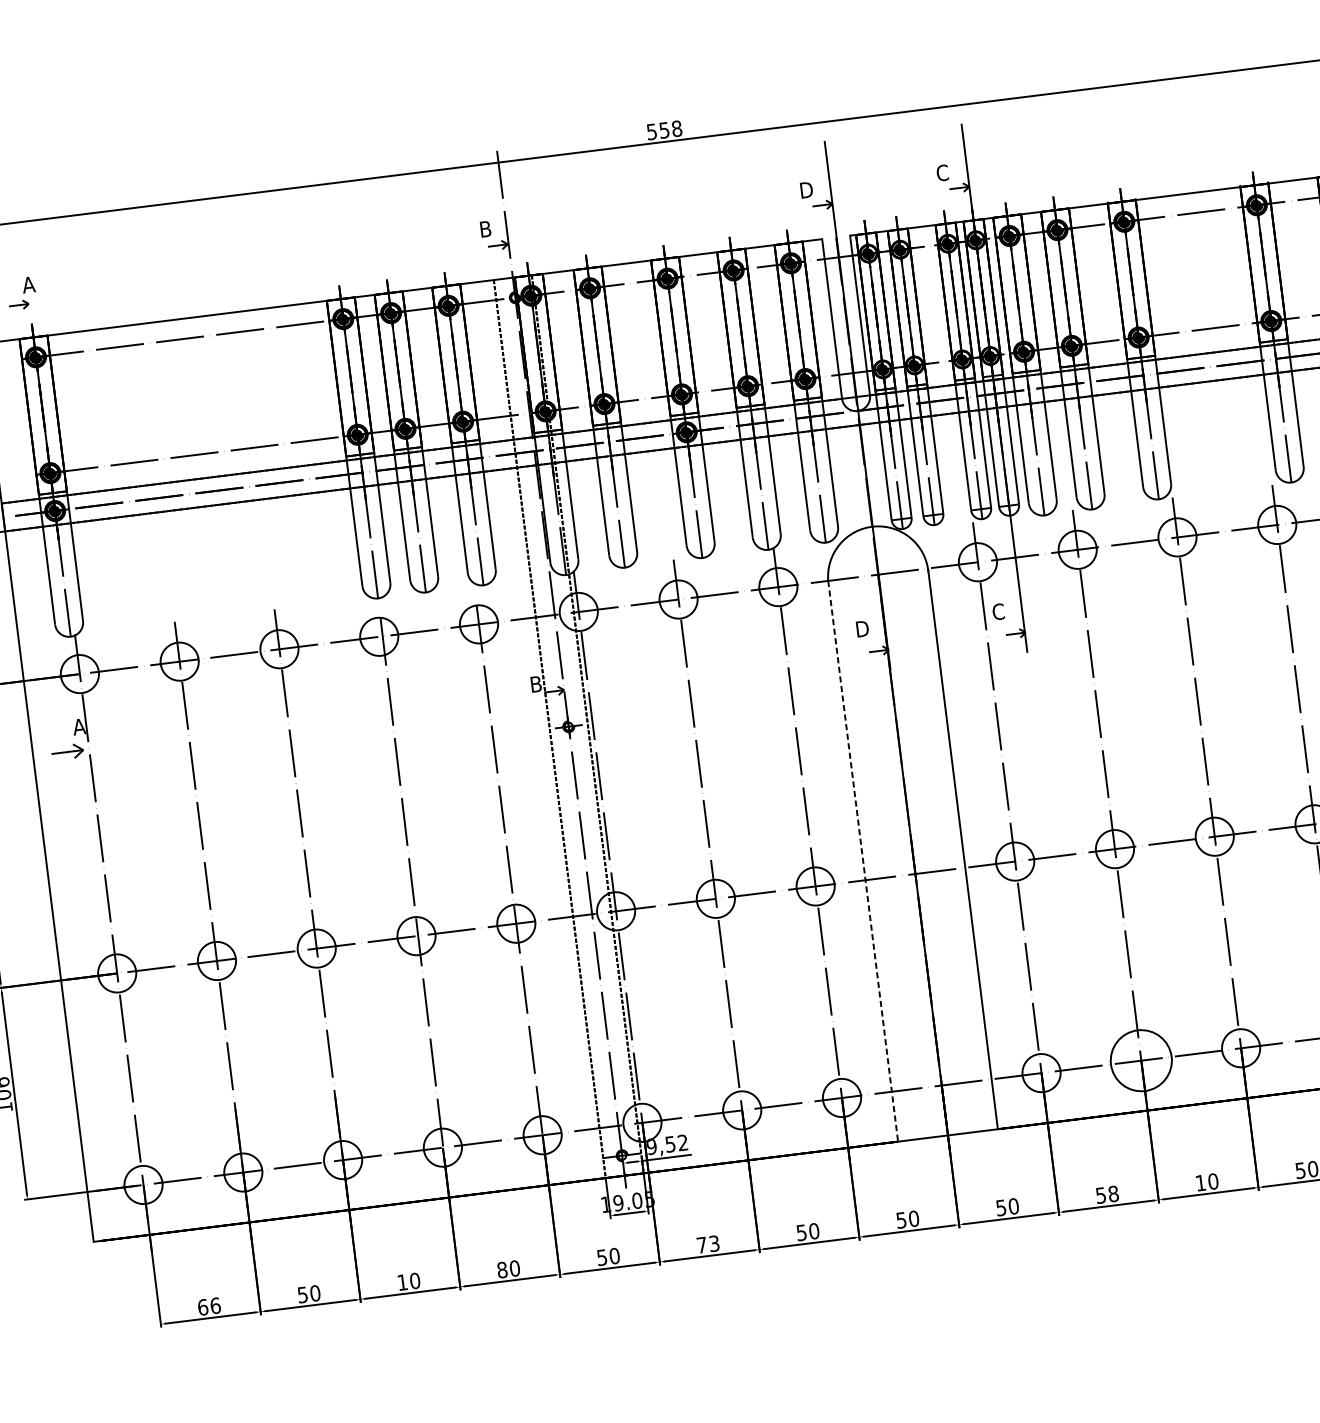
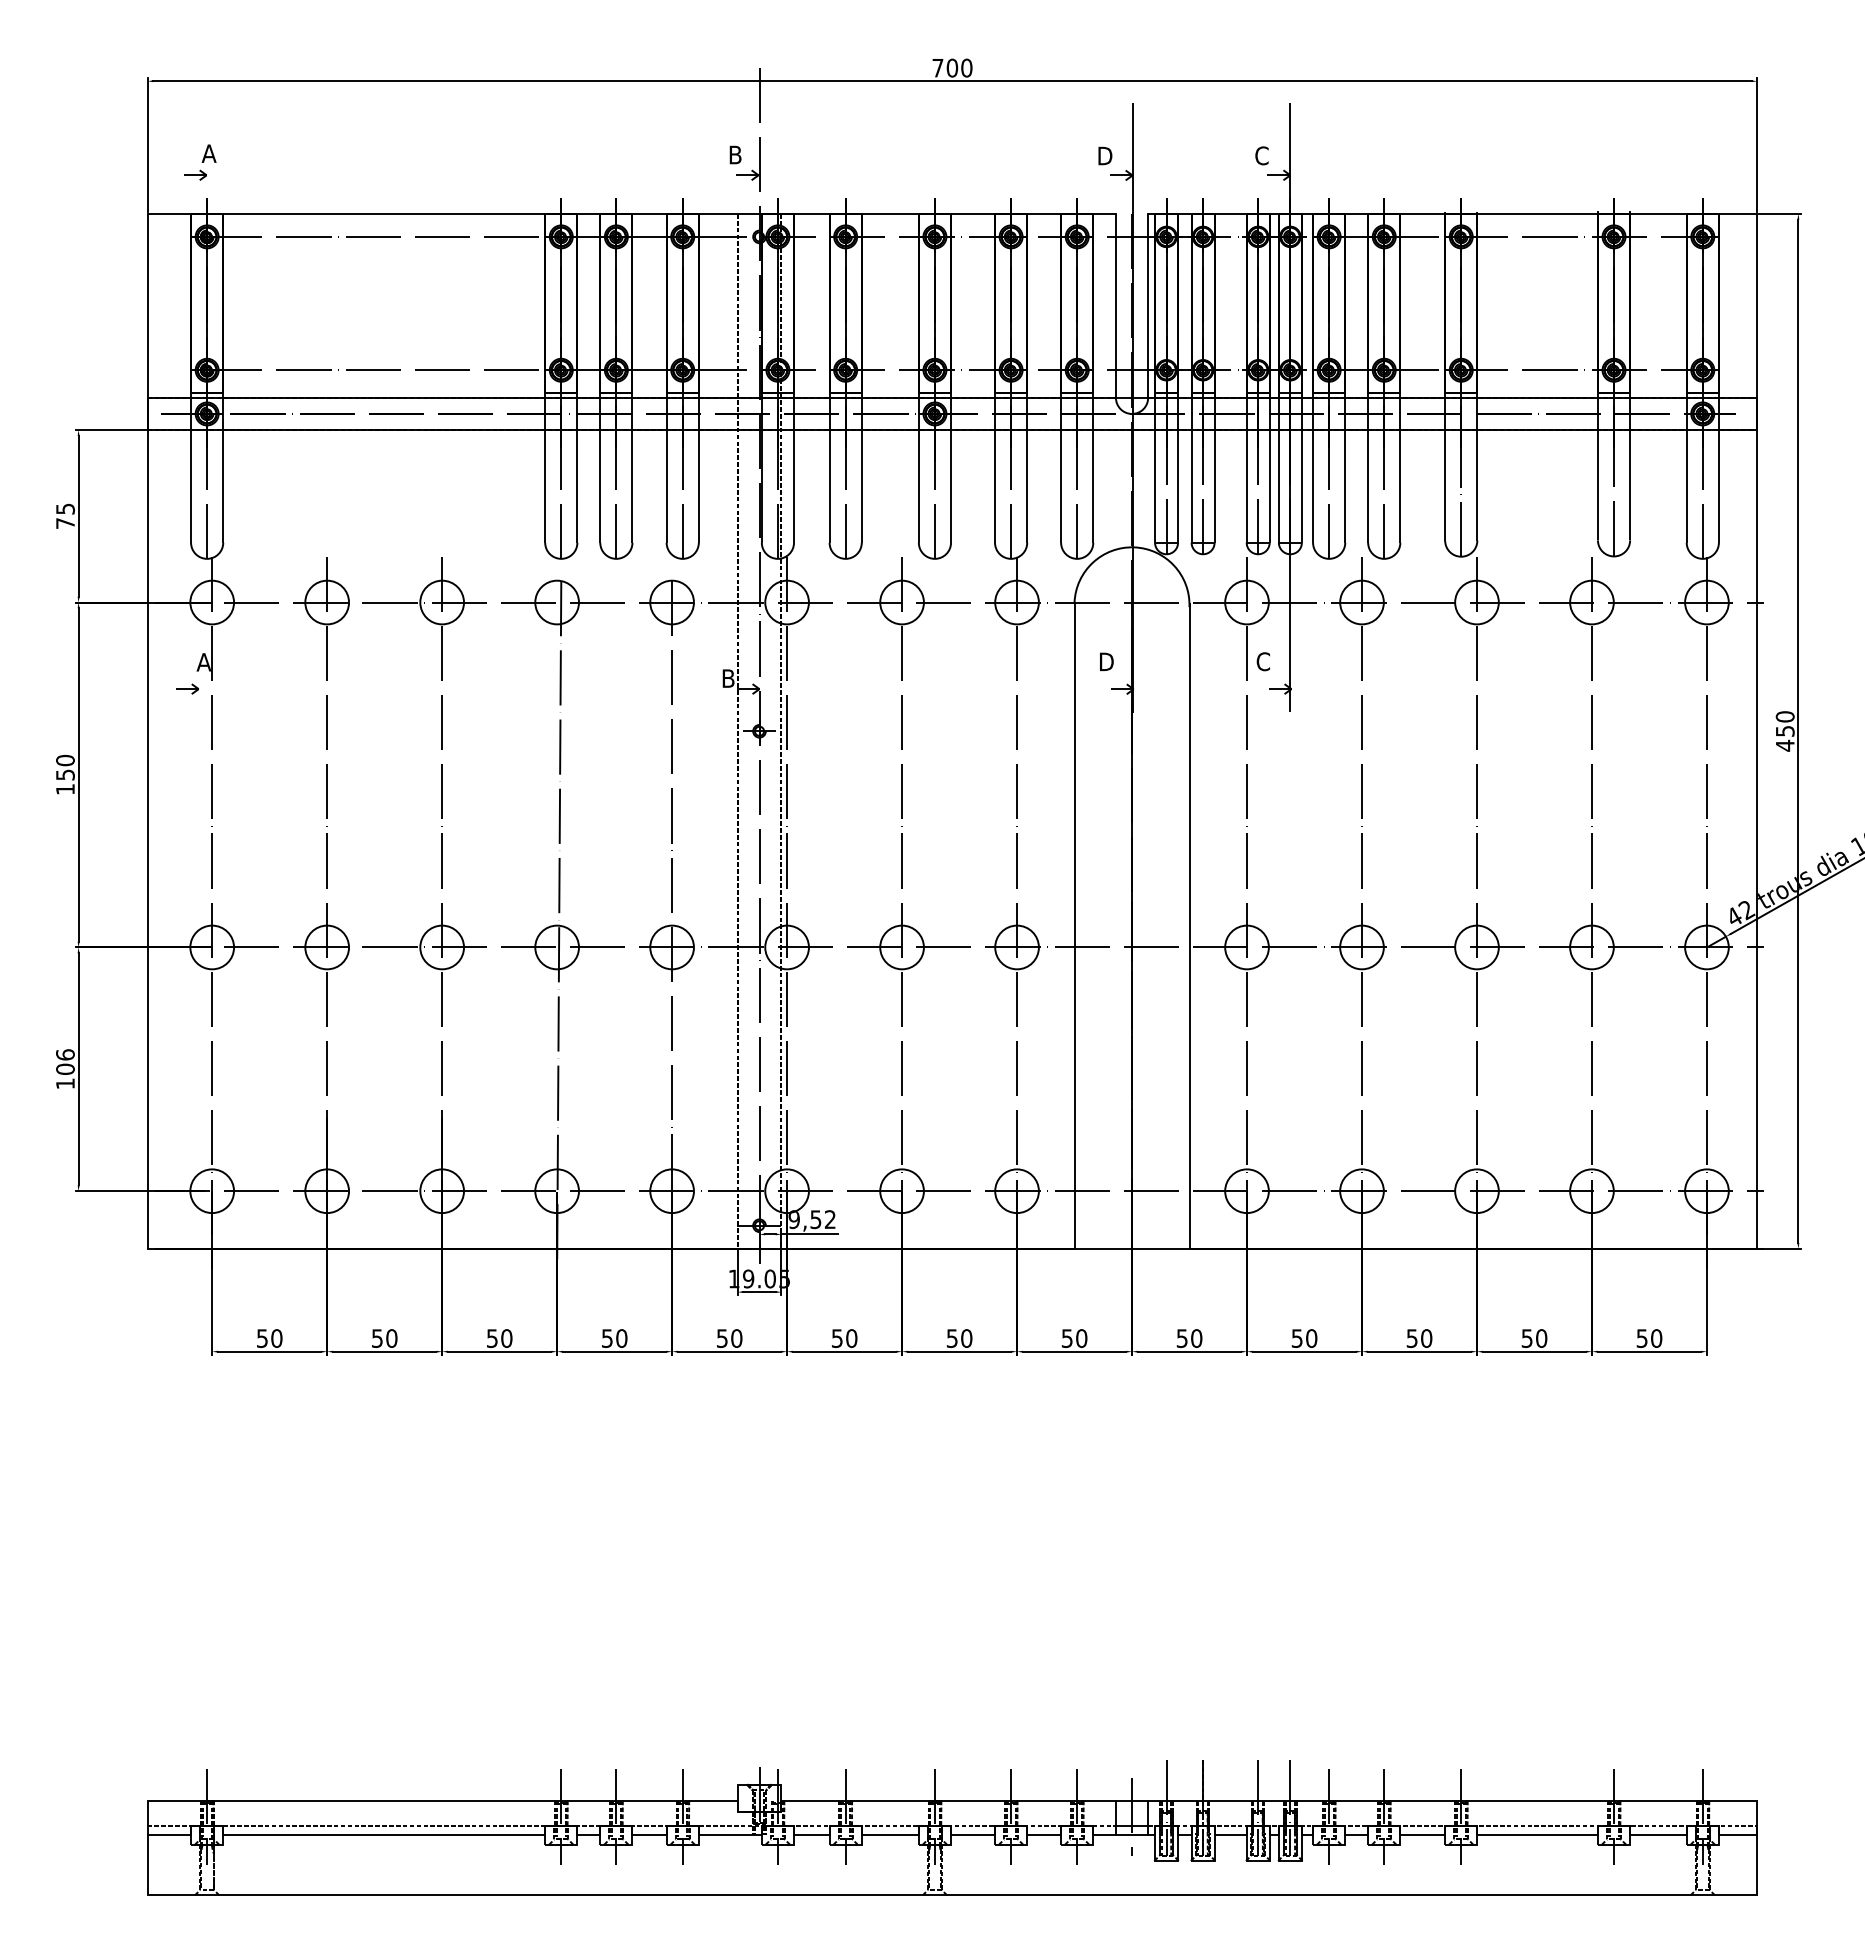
text: (664, 129) -> (952, 67), 558 -> 700
part: (67, 751) -> (187, 688), size x0.62
line: (863, 862) -> (1074, 926), dashed -> solid
circle: (1140, 1060) -> (1361, 1191), size x0.62
text: (1200, 1183) -> (1411, 1338), 10 -> 50
text: (1113, 1193) -> (1311, 1338), 58 -> 50
text: (708, 1244) -> (844, 1338), 73 -> 50
text: (501, 1270) -> (606, 1338), 80 -> 50
text: (402, 1282) -> (492, 1338), 10 -> 50
text: (209, 1306) -> (269, 1338), 66 -> 50

